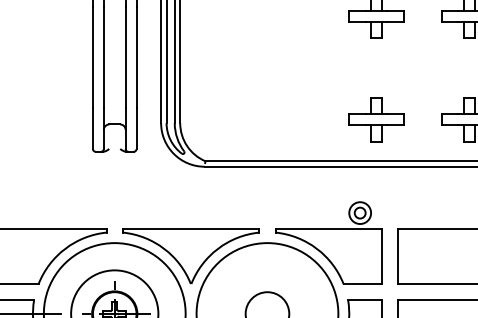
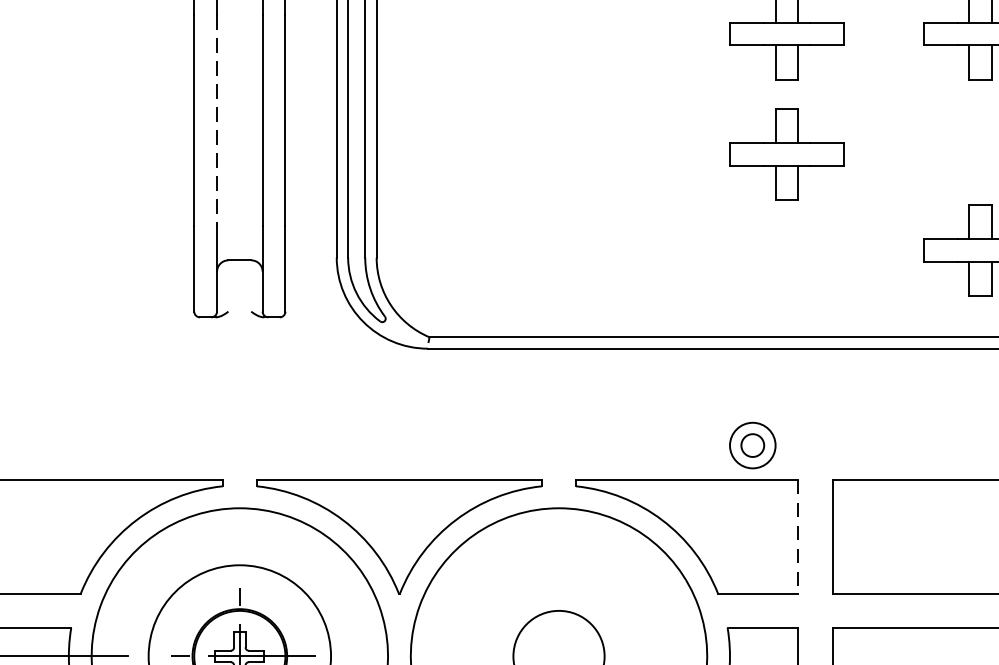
line: (103, 58) -> (216, 122), solid -> dashed
part: (376, 119) -> (786, 153), moved
line: (382, 257) -> (799, 538), solid -> dashed

